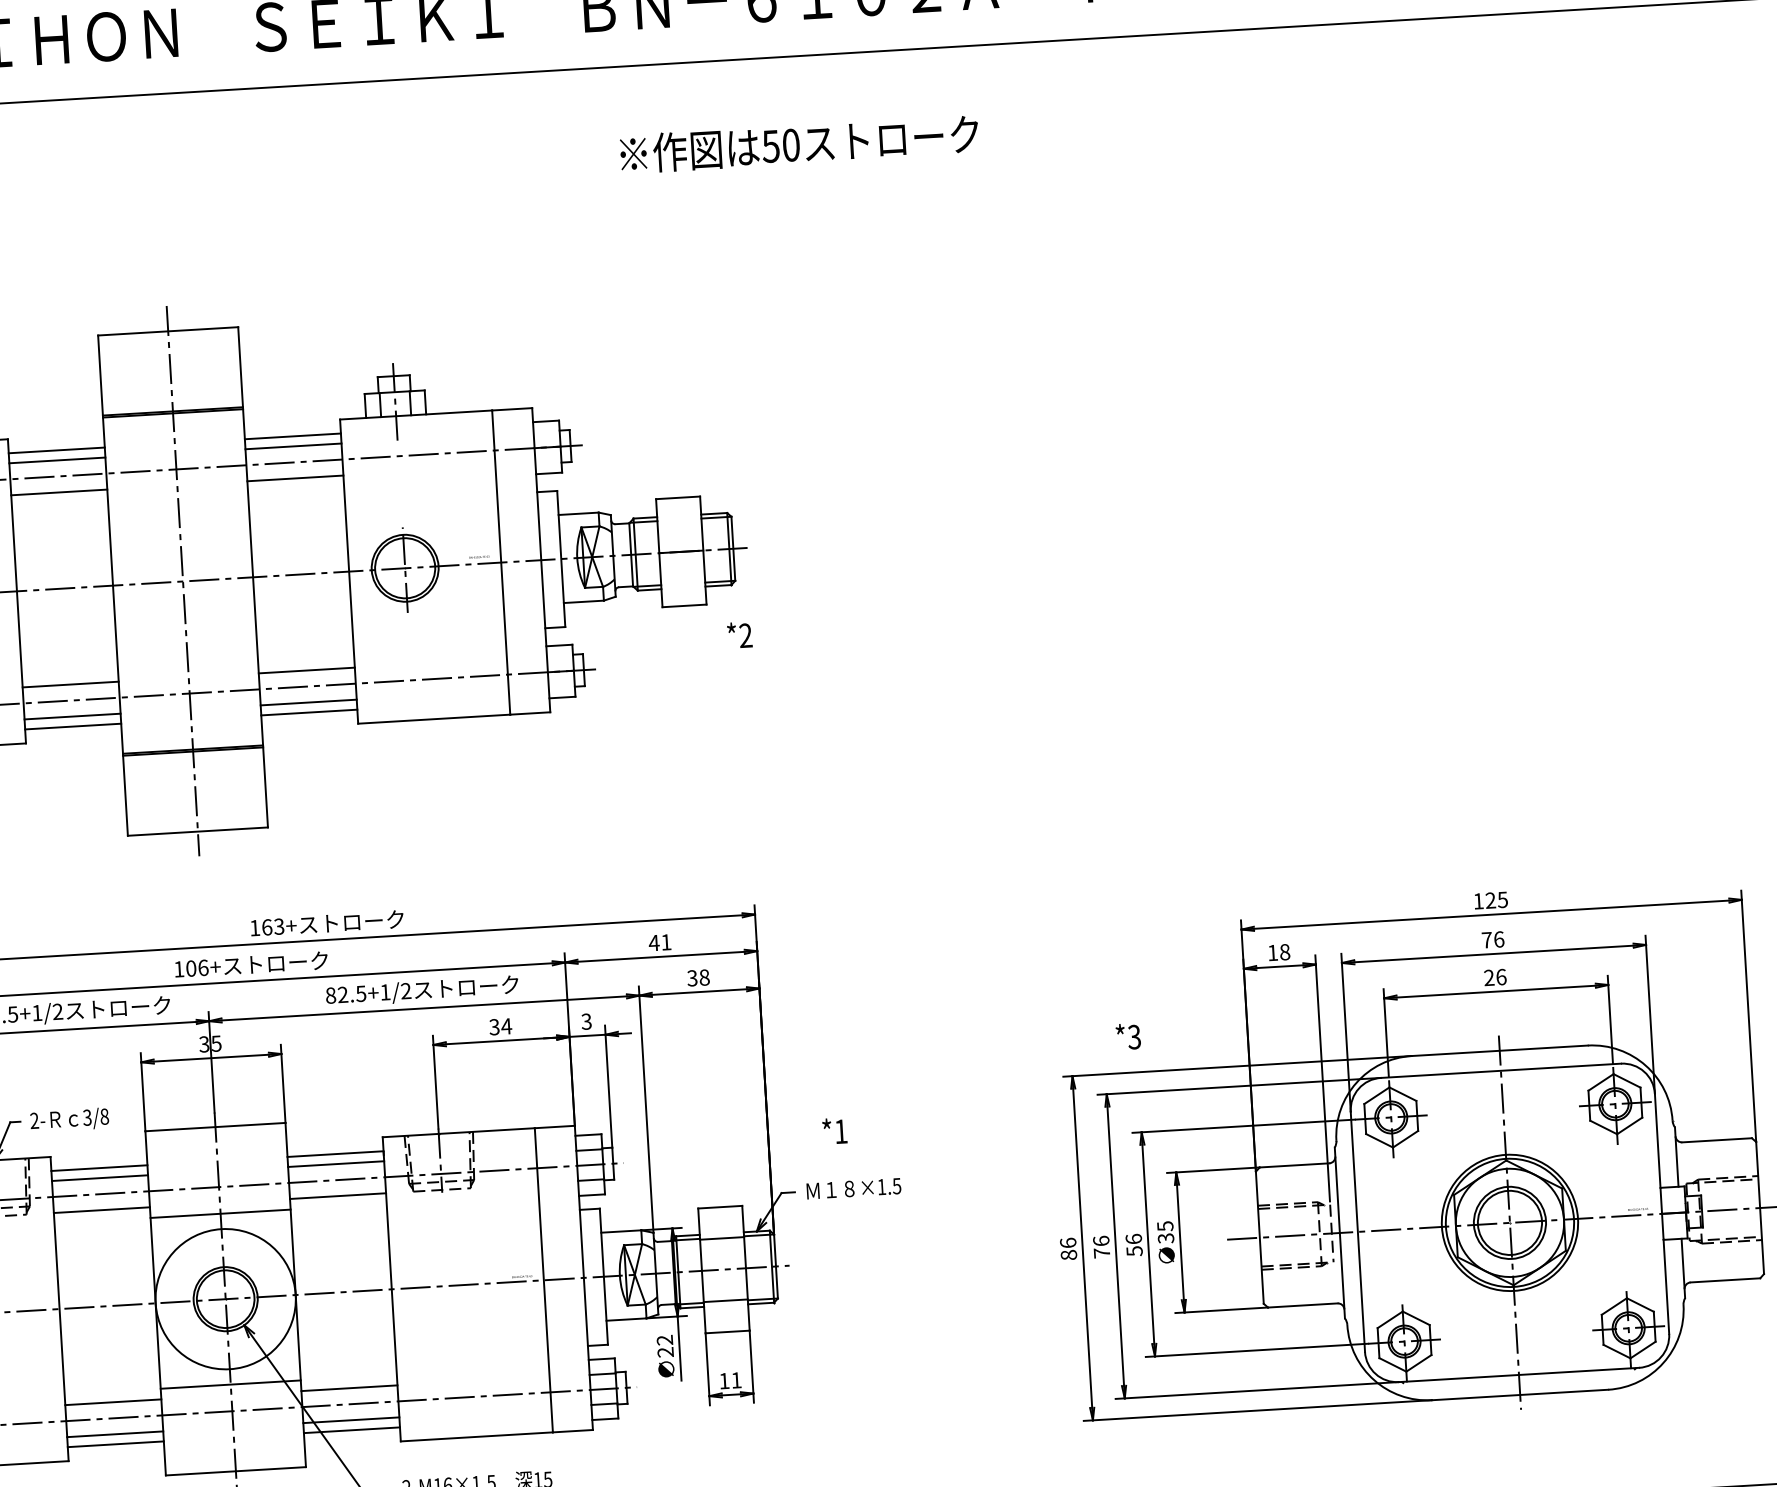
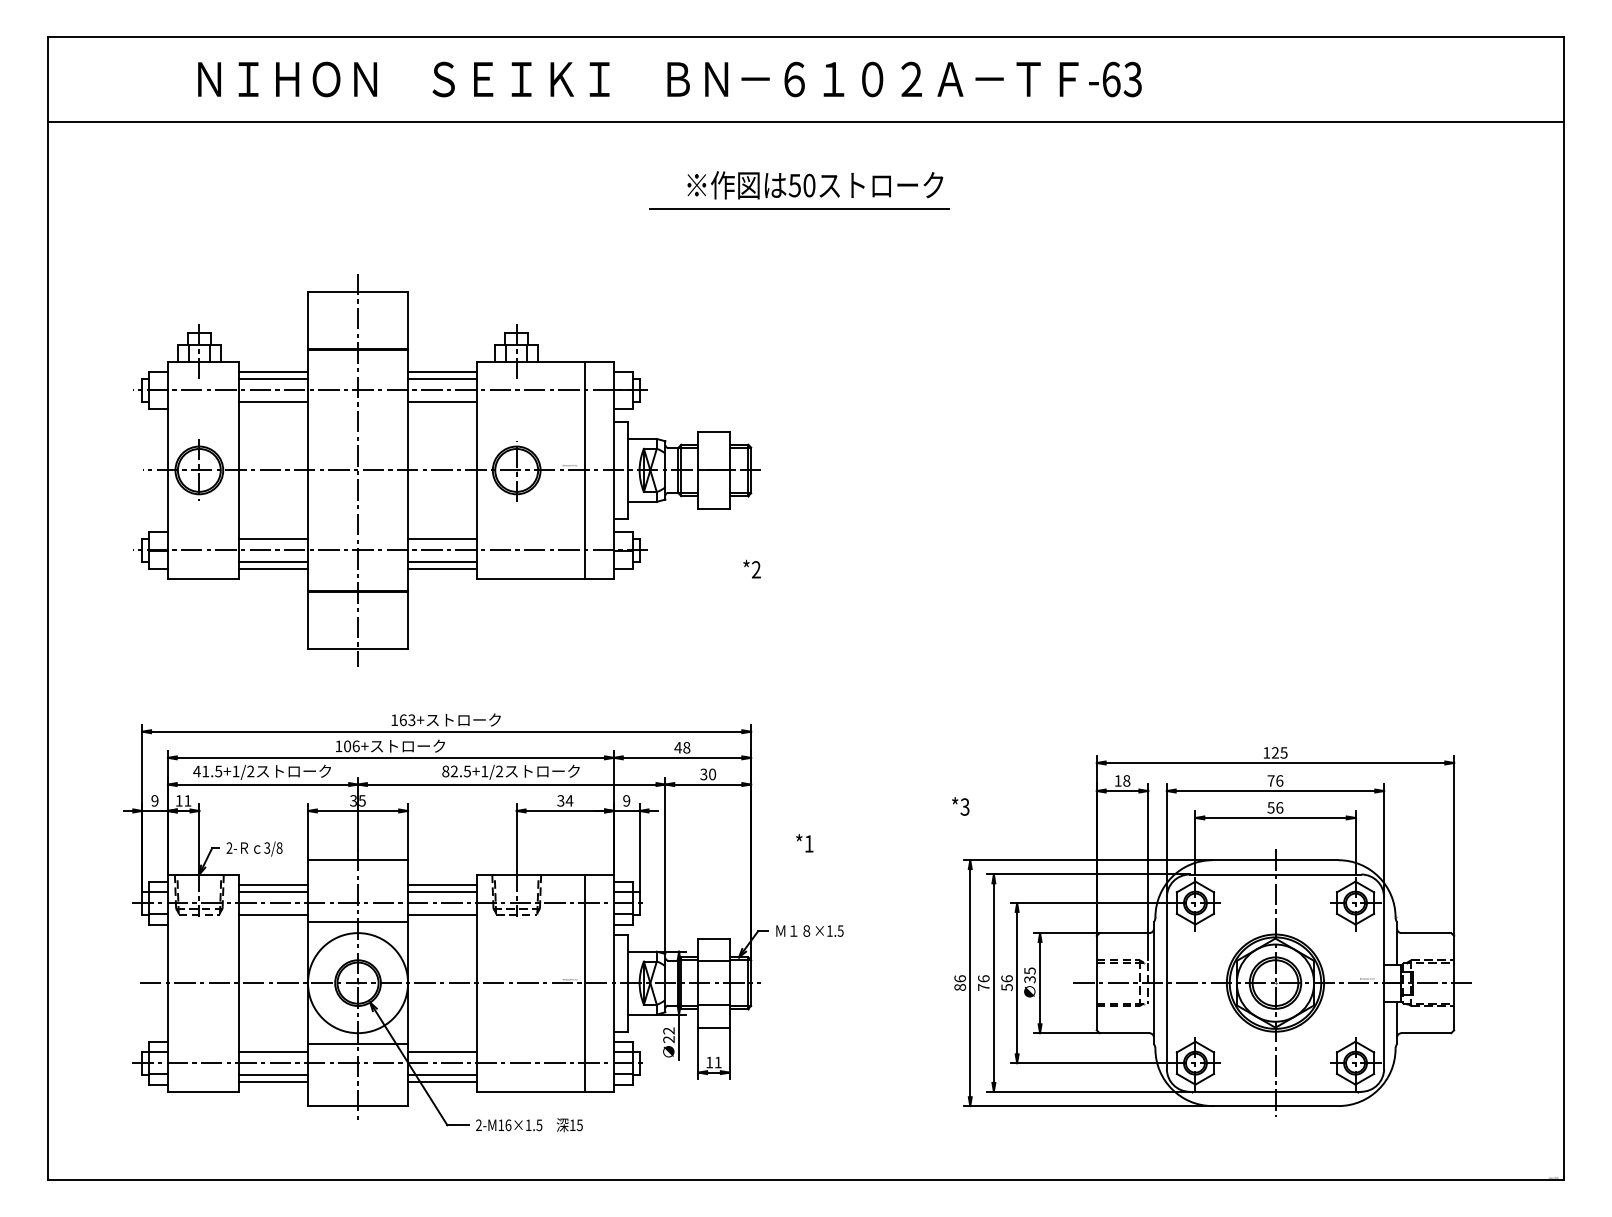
line: (779, 178) -> (799, 208), added
text: (738, 634) -> (751, 568), moved
text: (665, 942) -> (686, 747), 41 -> 48
text: (704, 977) -> (712, 774), 38 -> 30
text: (1488, 977) -> (1270, 807), 26 -> 56
text: (586, 1021) -> (626, 800), 3 -> 9
text: (1128, 1036) -> (960, 806), moved
text: (834, 1131) -> (804, 843), moved

